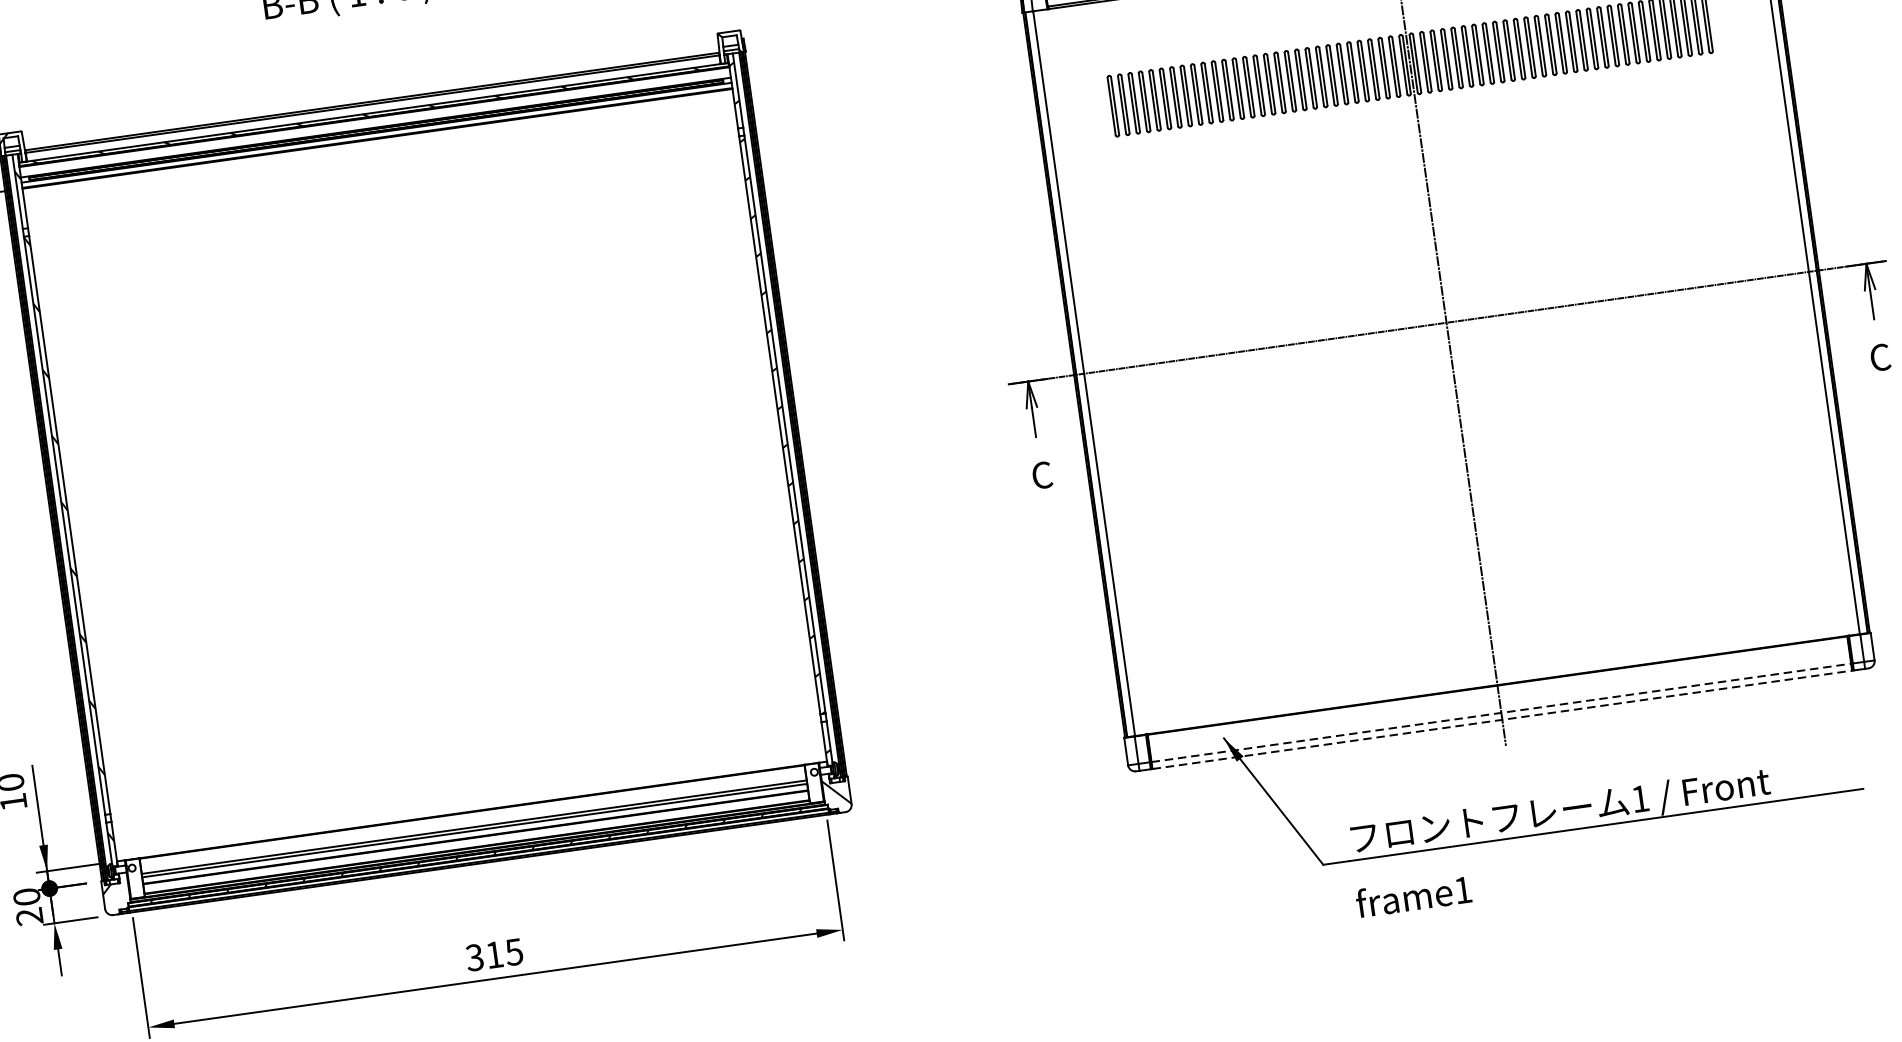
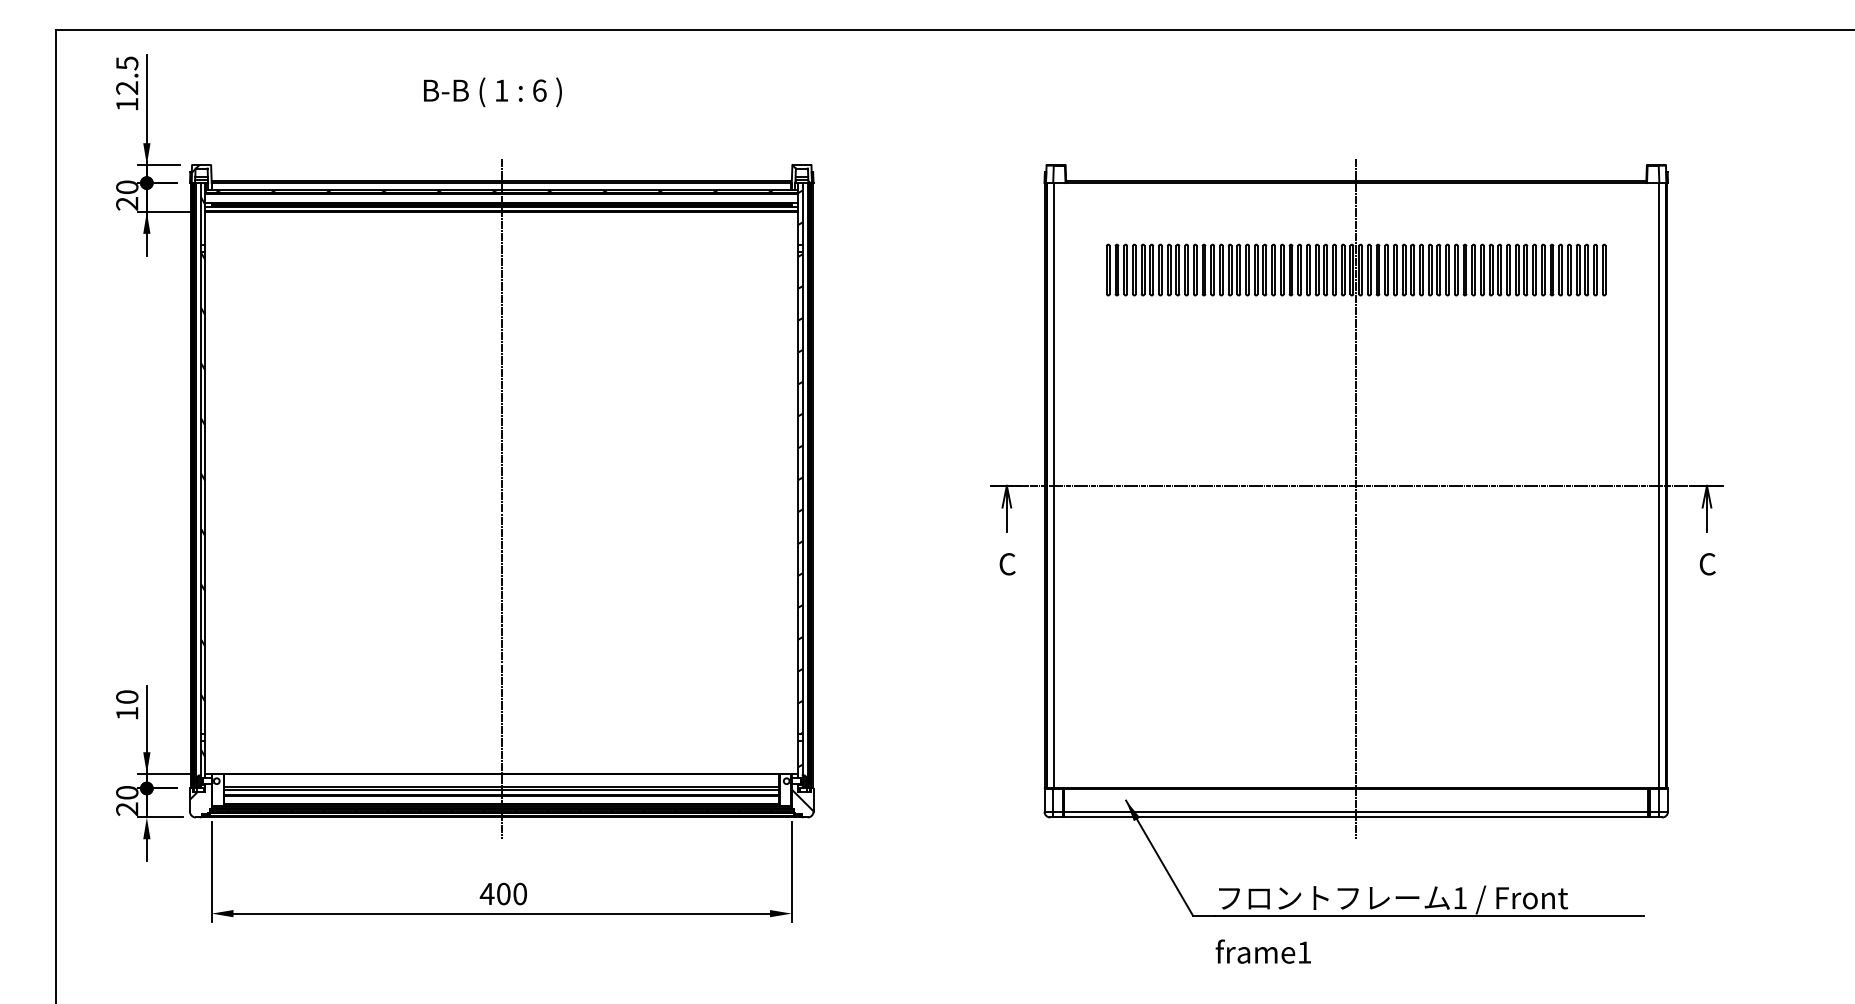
line: (425, 482) -> (501, 499), added
line: (1501, 712) -> (1356, 811), dashed -> solid
line: (1502, 719) -> (1356, 817), dashed -> solid
text: (493, 954) -> (502, 893), 315 -> 400

